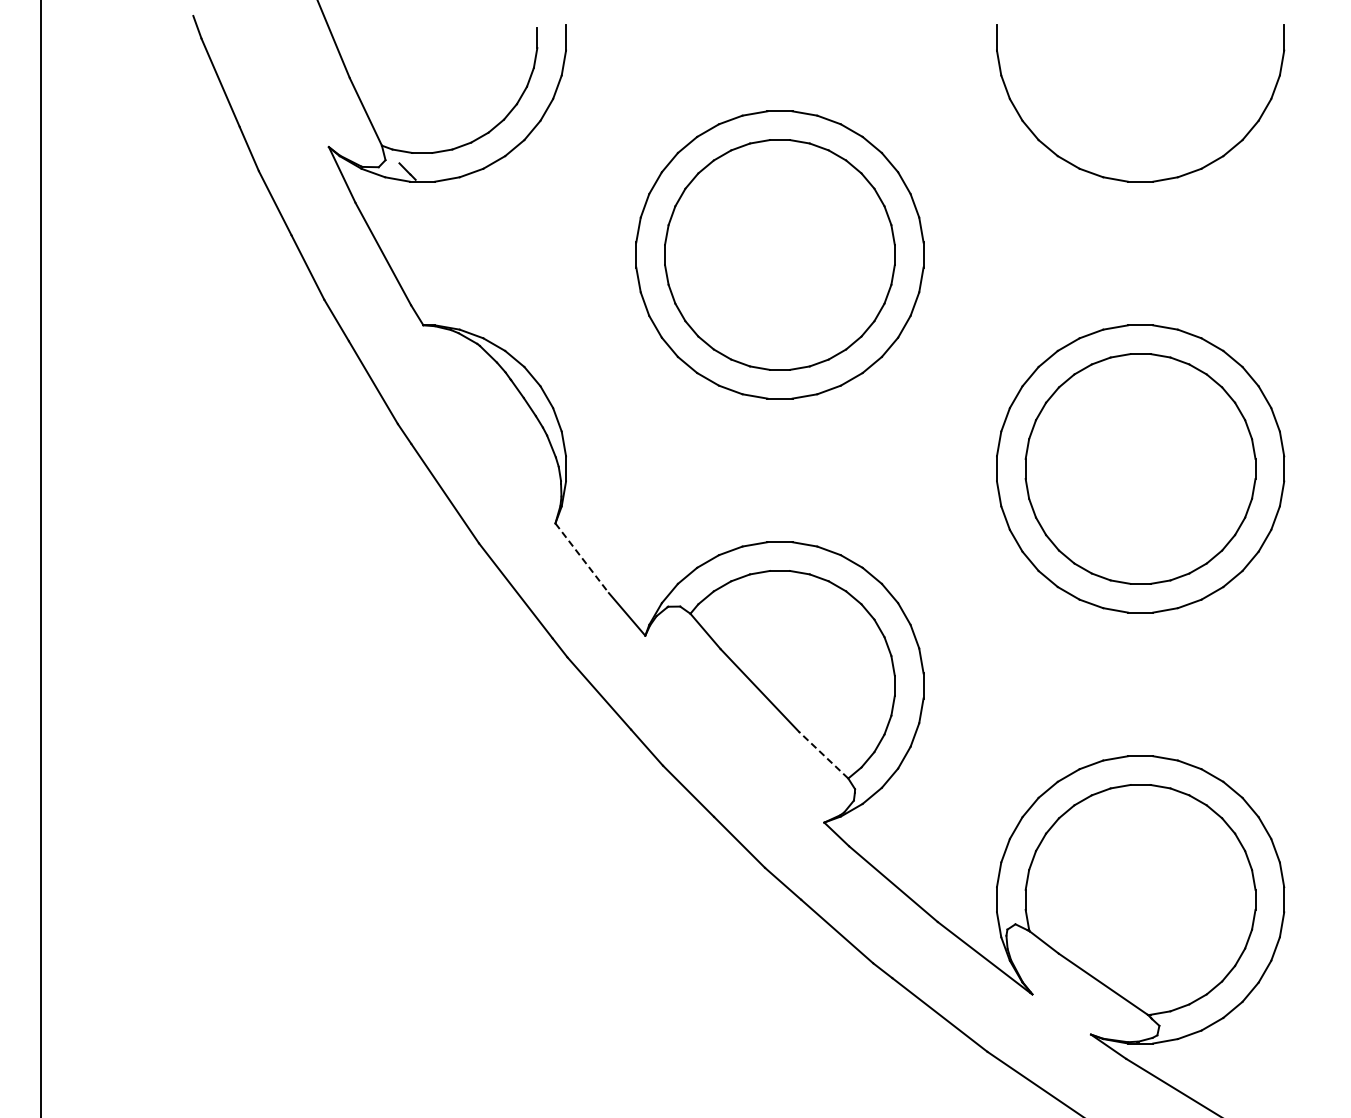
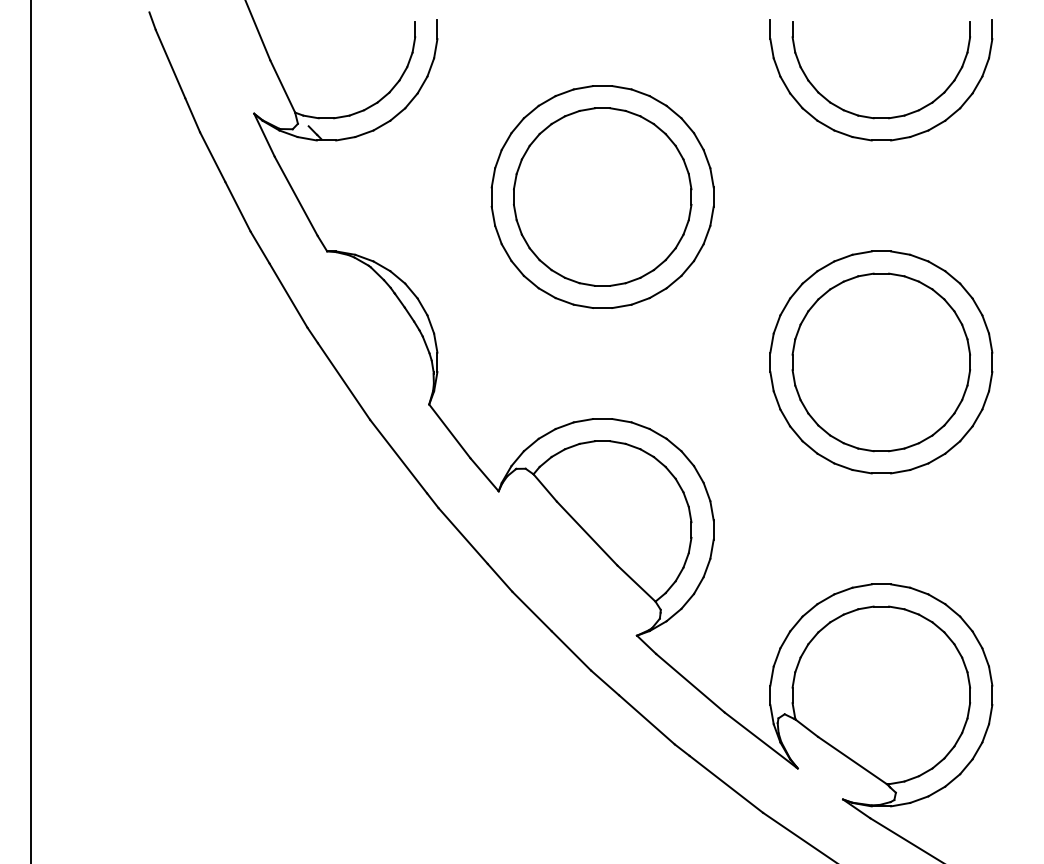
part: (1129, 151) -> (872, 117), added
line: (582, 558) -> (450, 431), dashed -> solid
line: (823, 755) -> (636, 583), dashed -> solid

